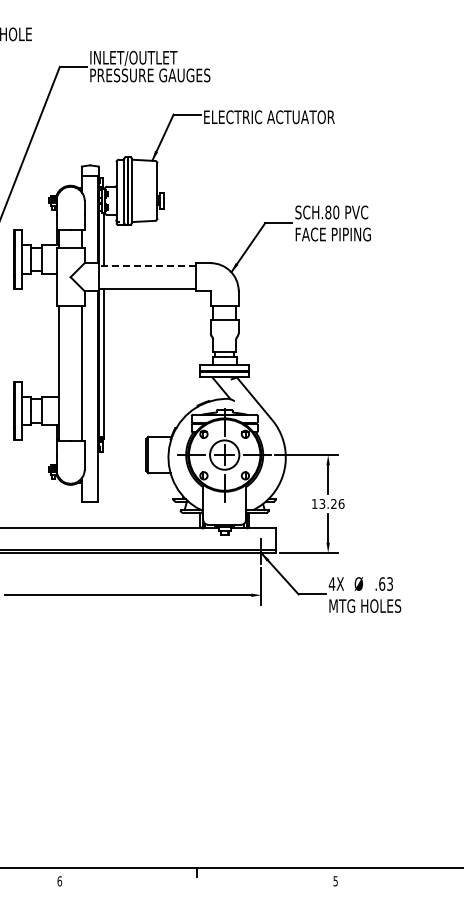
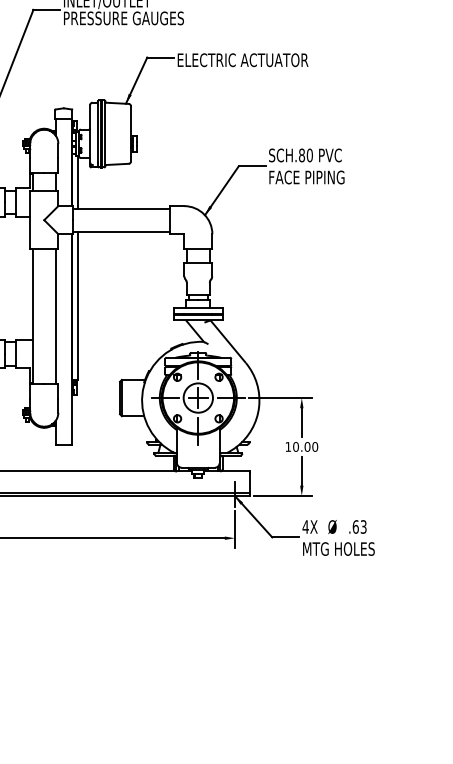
line: (147, 265) -> (121, 208), dashed -> solid
text: (331, 503) -> (305, 446), 13.26 -> 10.00

